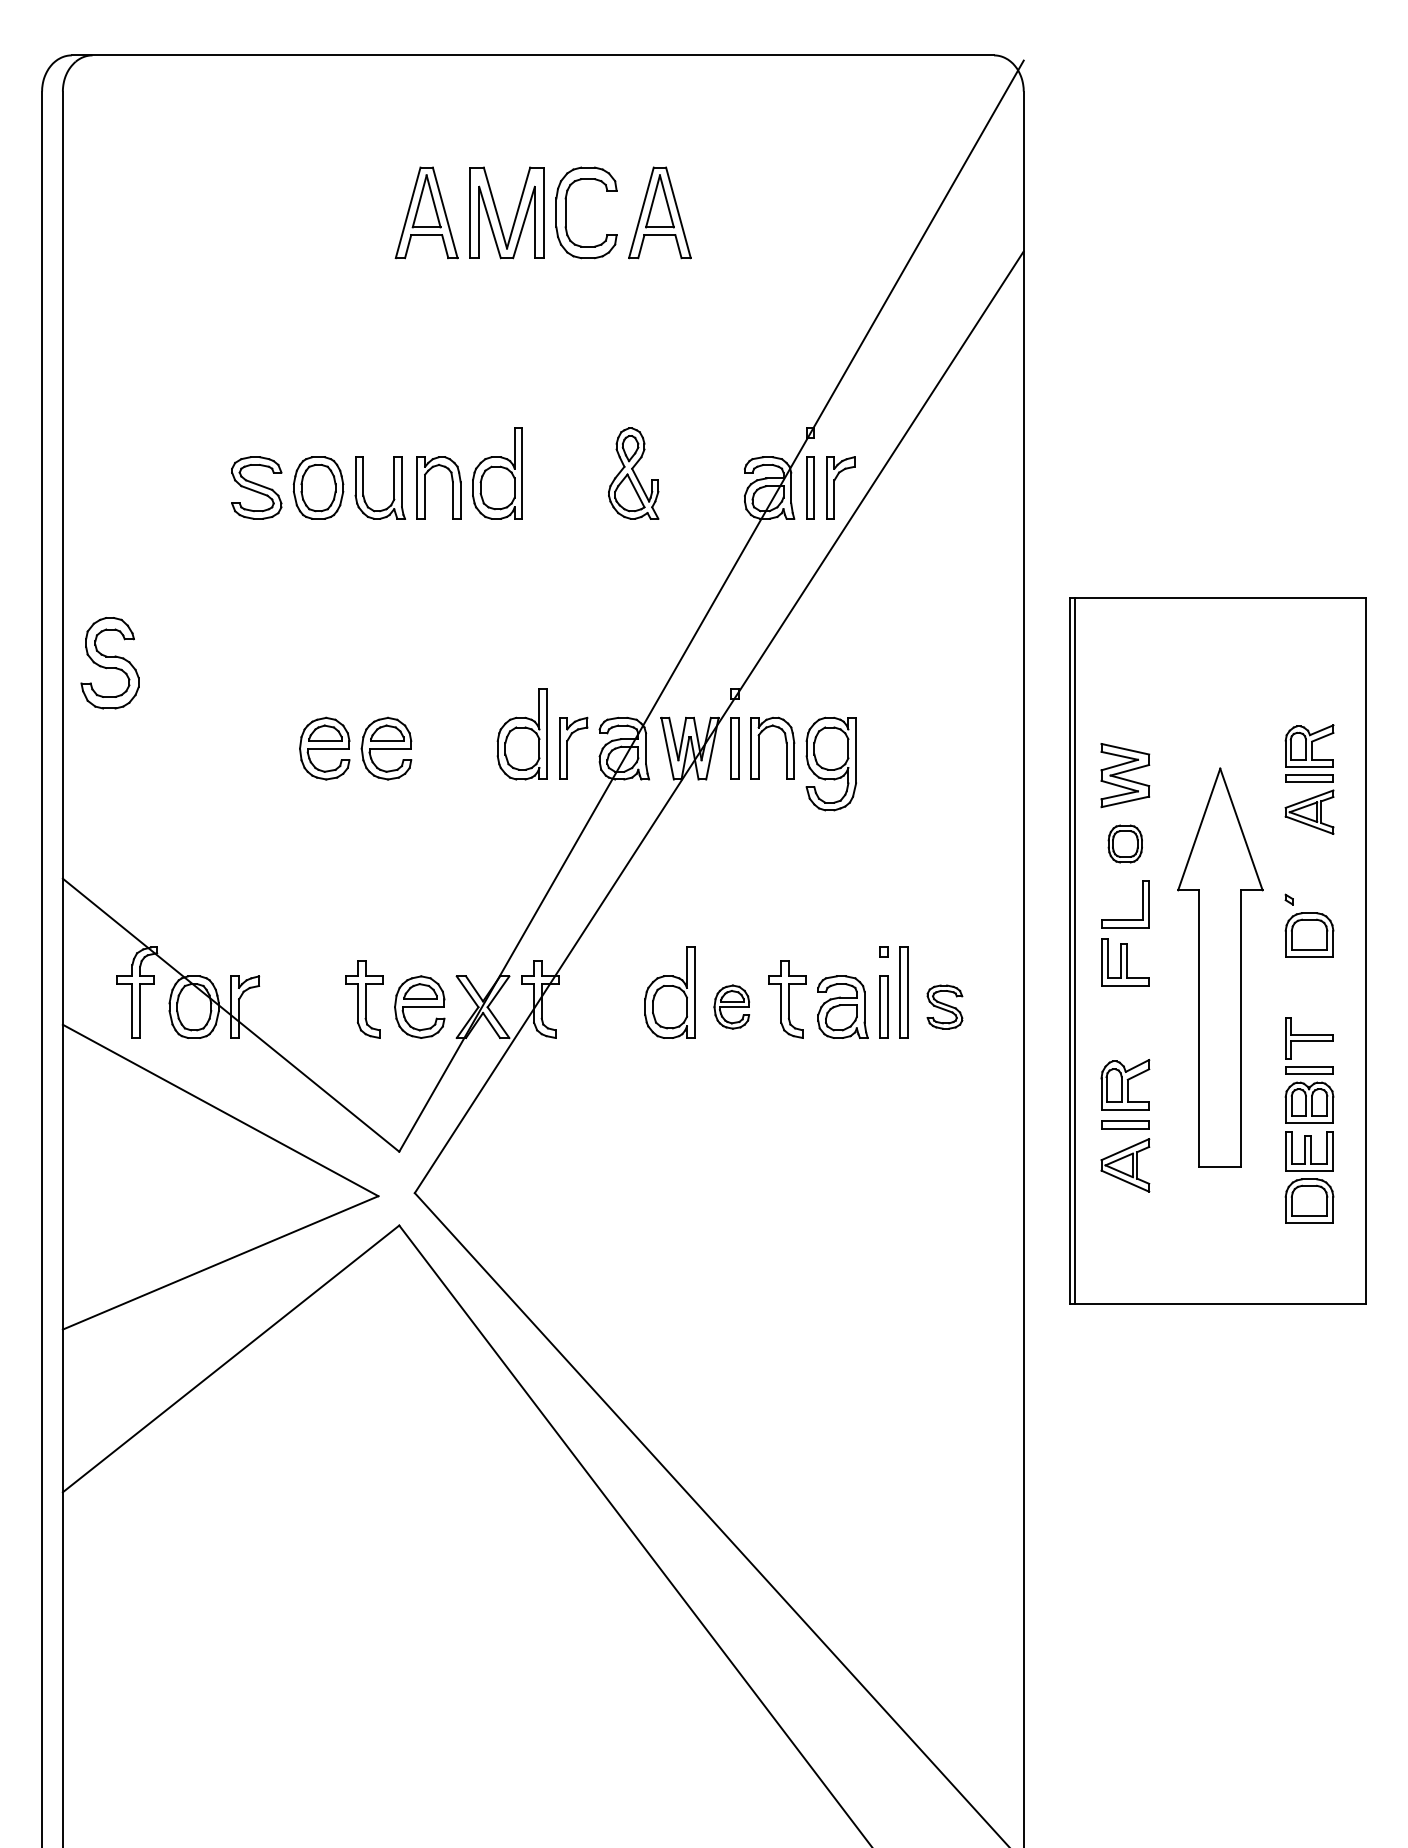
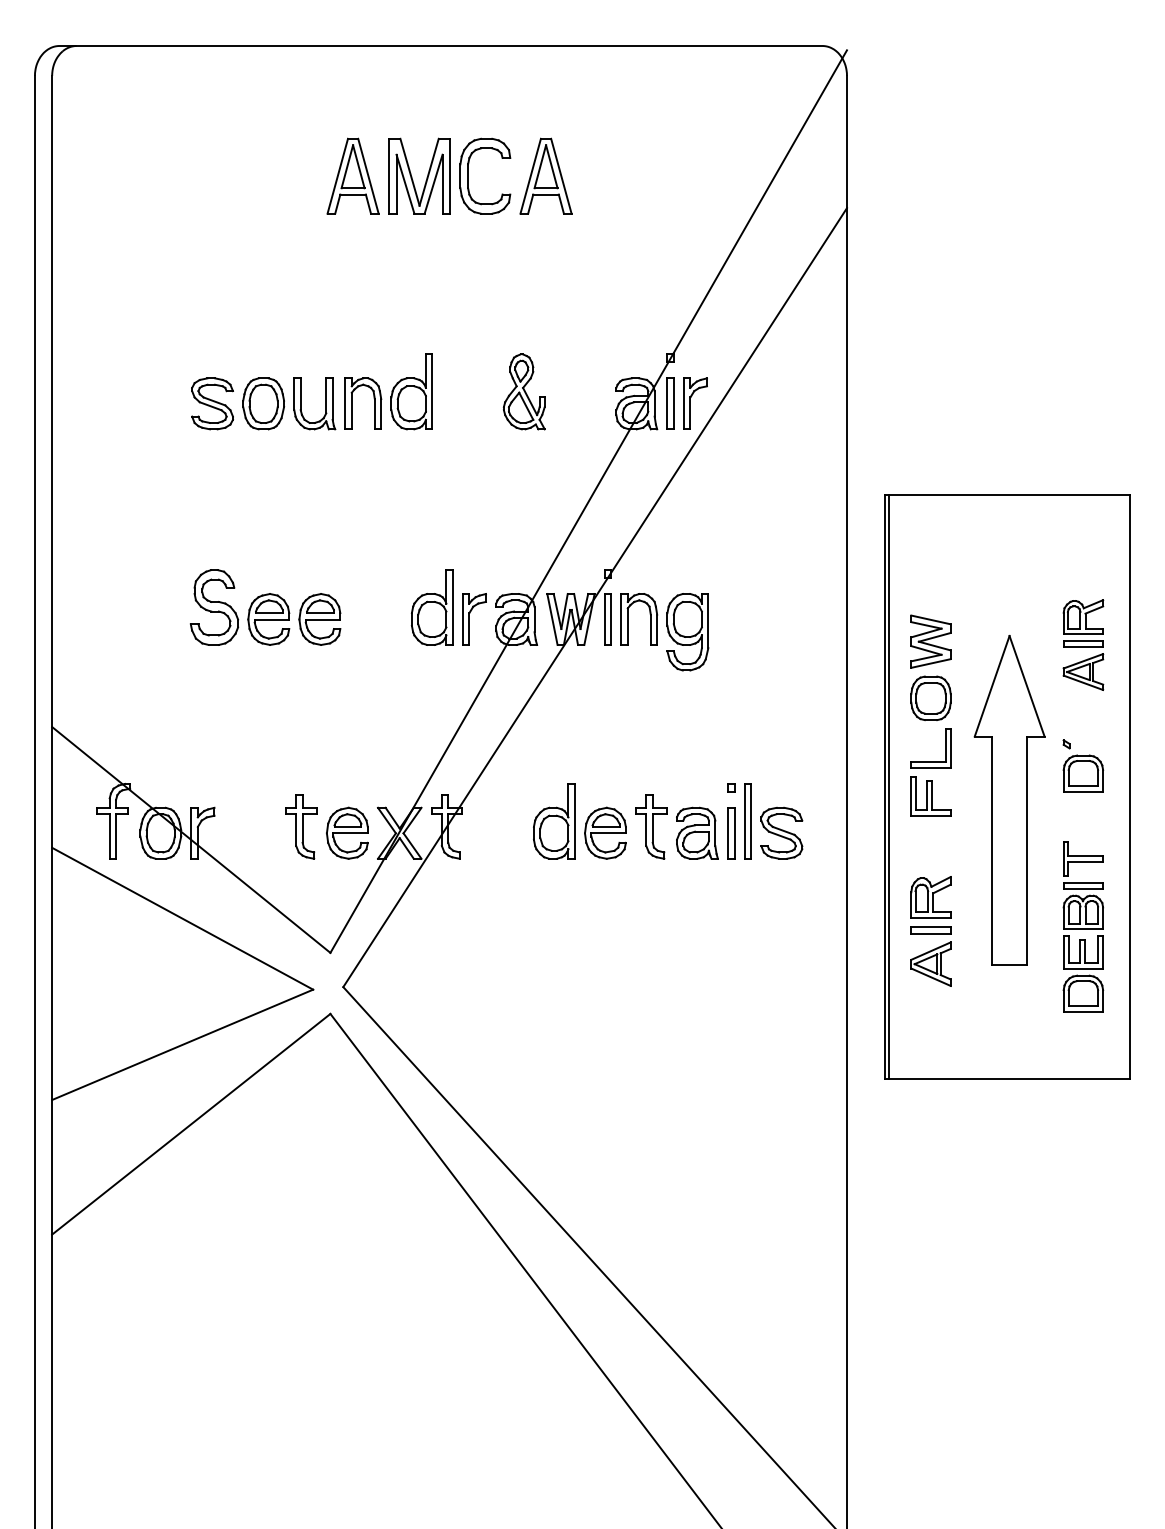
part: (109, 663) -> (213, 607), moved
part: (1125, 843) -> (931, 697), size x1.43
part: (731, 1006) -> (605, 832), size x1.43
part: (944, 1006) -> (781, 832), size x1.43

